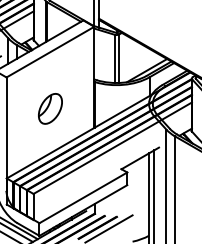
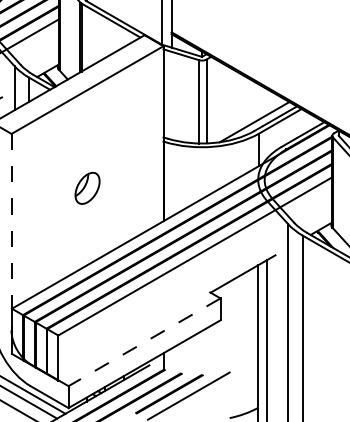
part: (50, 108) -> (87, 187), size x0.6
line: (6, 134) -> (11, 232), solid -> dashed
line: (83, 197) -> (144, 341), solid -> dashed

